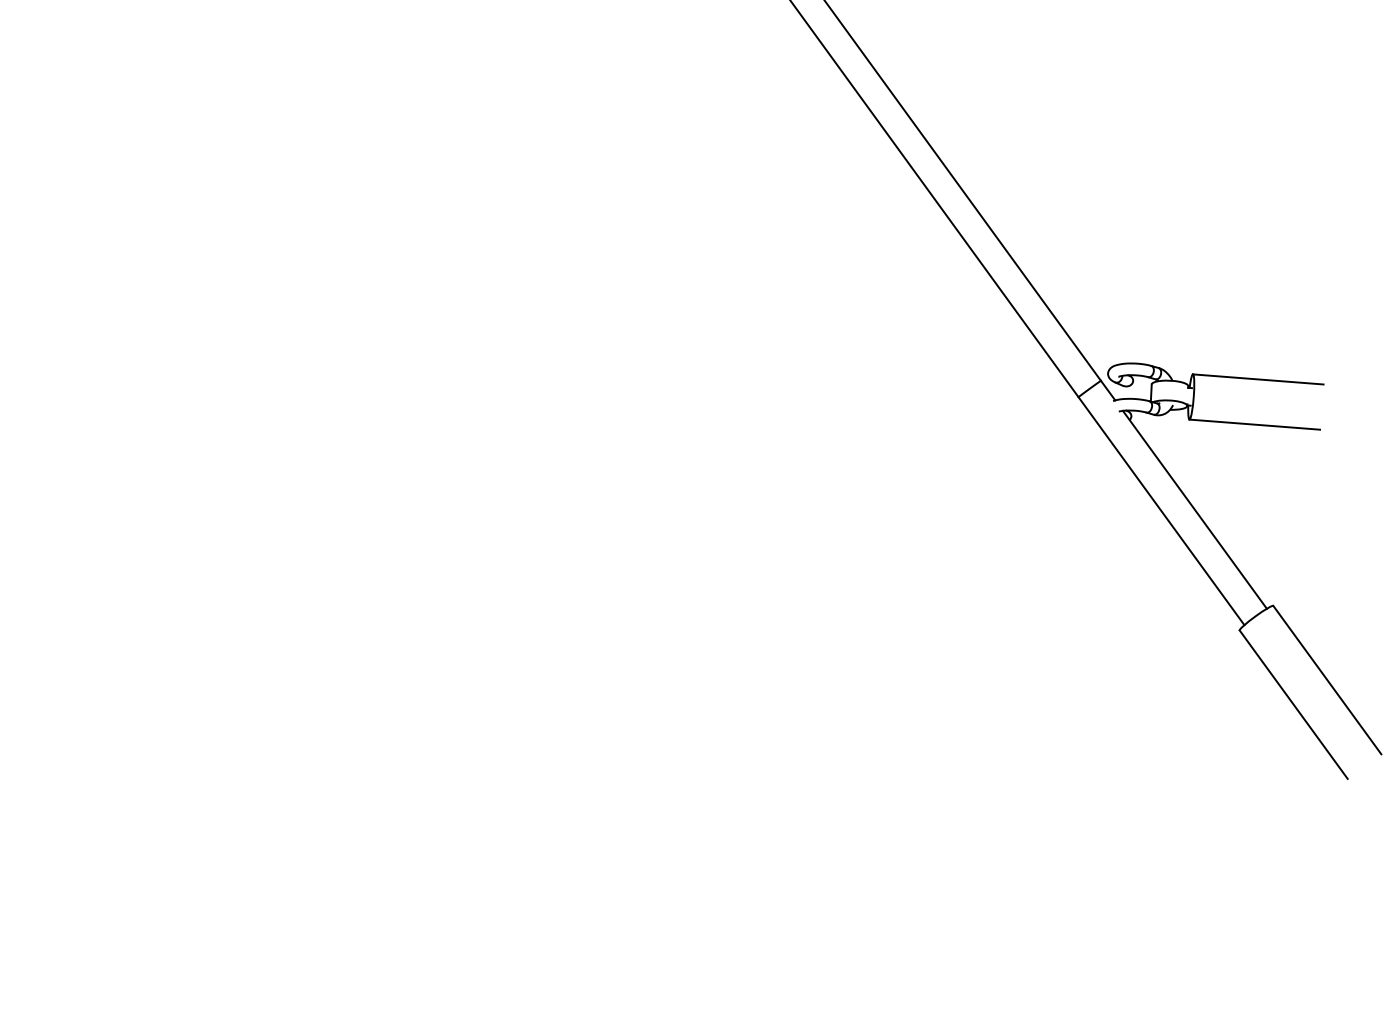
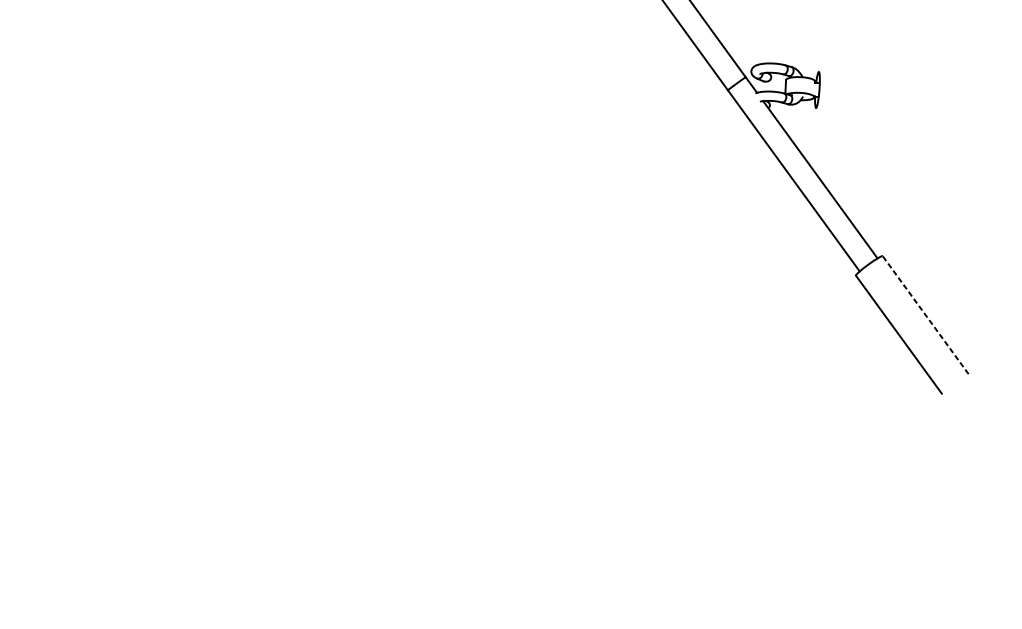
line: (1258, 379) -> (870, 76), removed
line: (1254, 424) -> (867, 111), removed
line: (1327, 680) -> (925, 315), solid -> dashed

